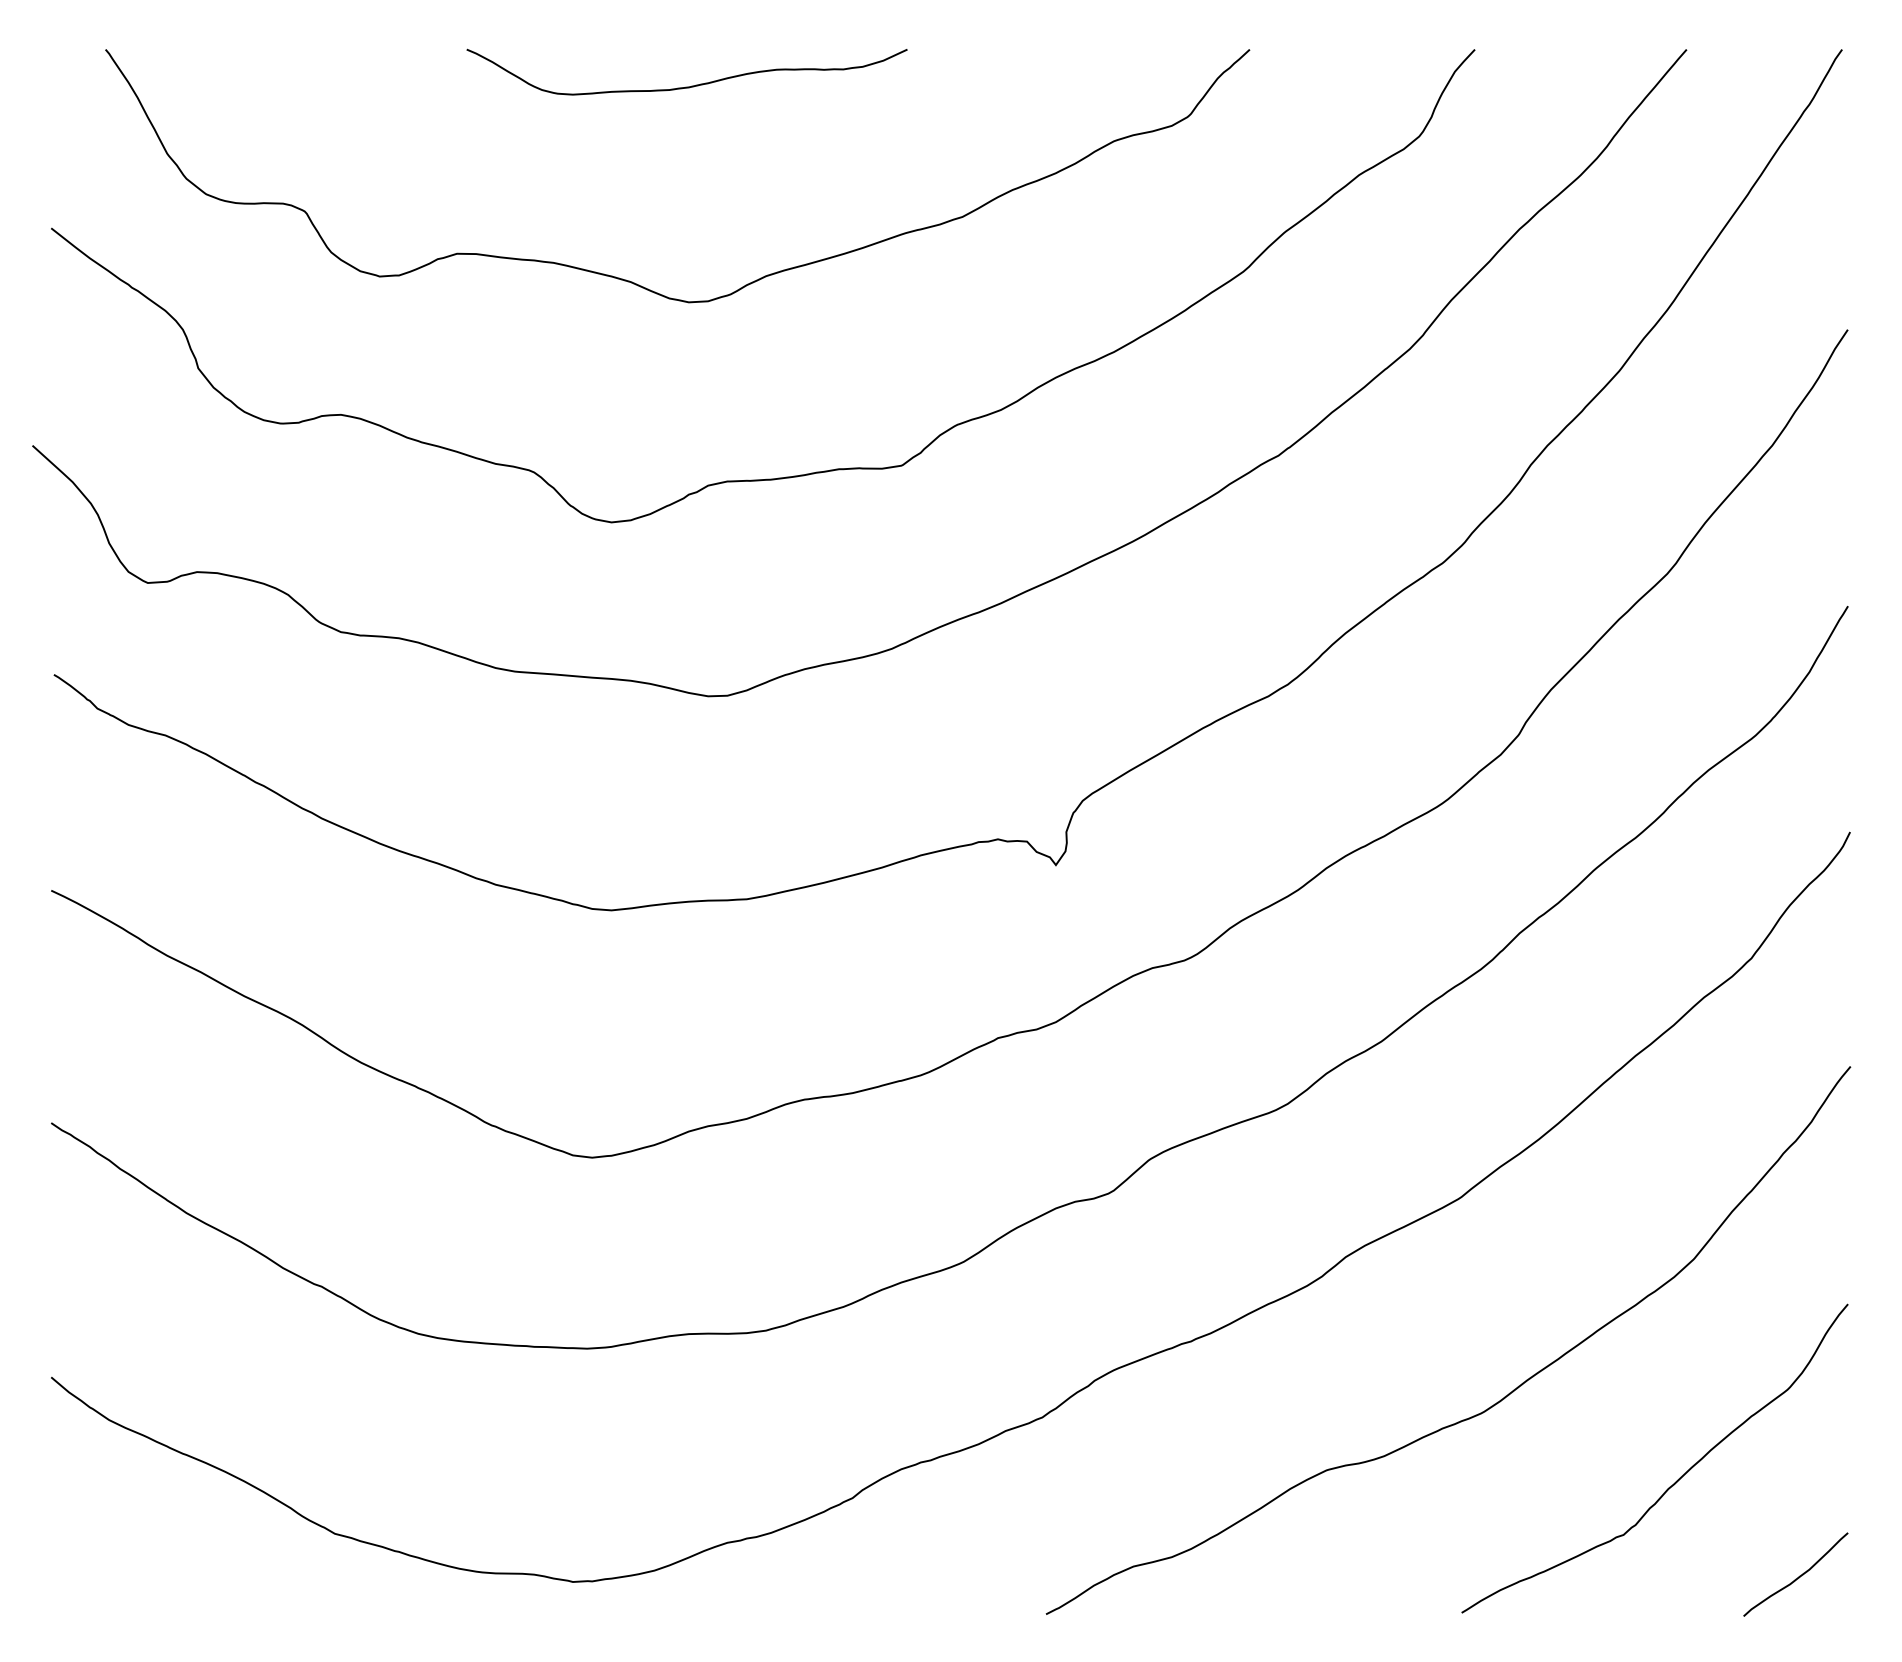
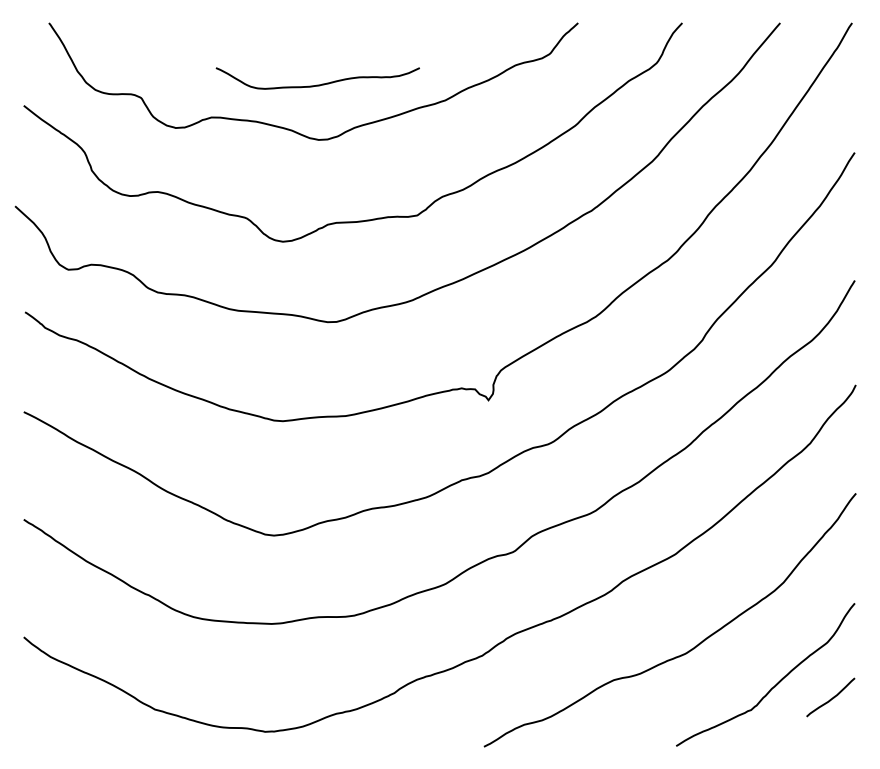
curve: (686, 85) -> (317, 84), moved
curve: (1795, 1576) -> (830, 698), moved

